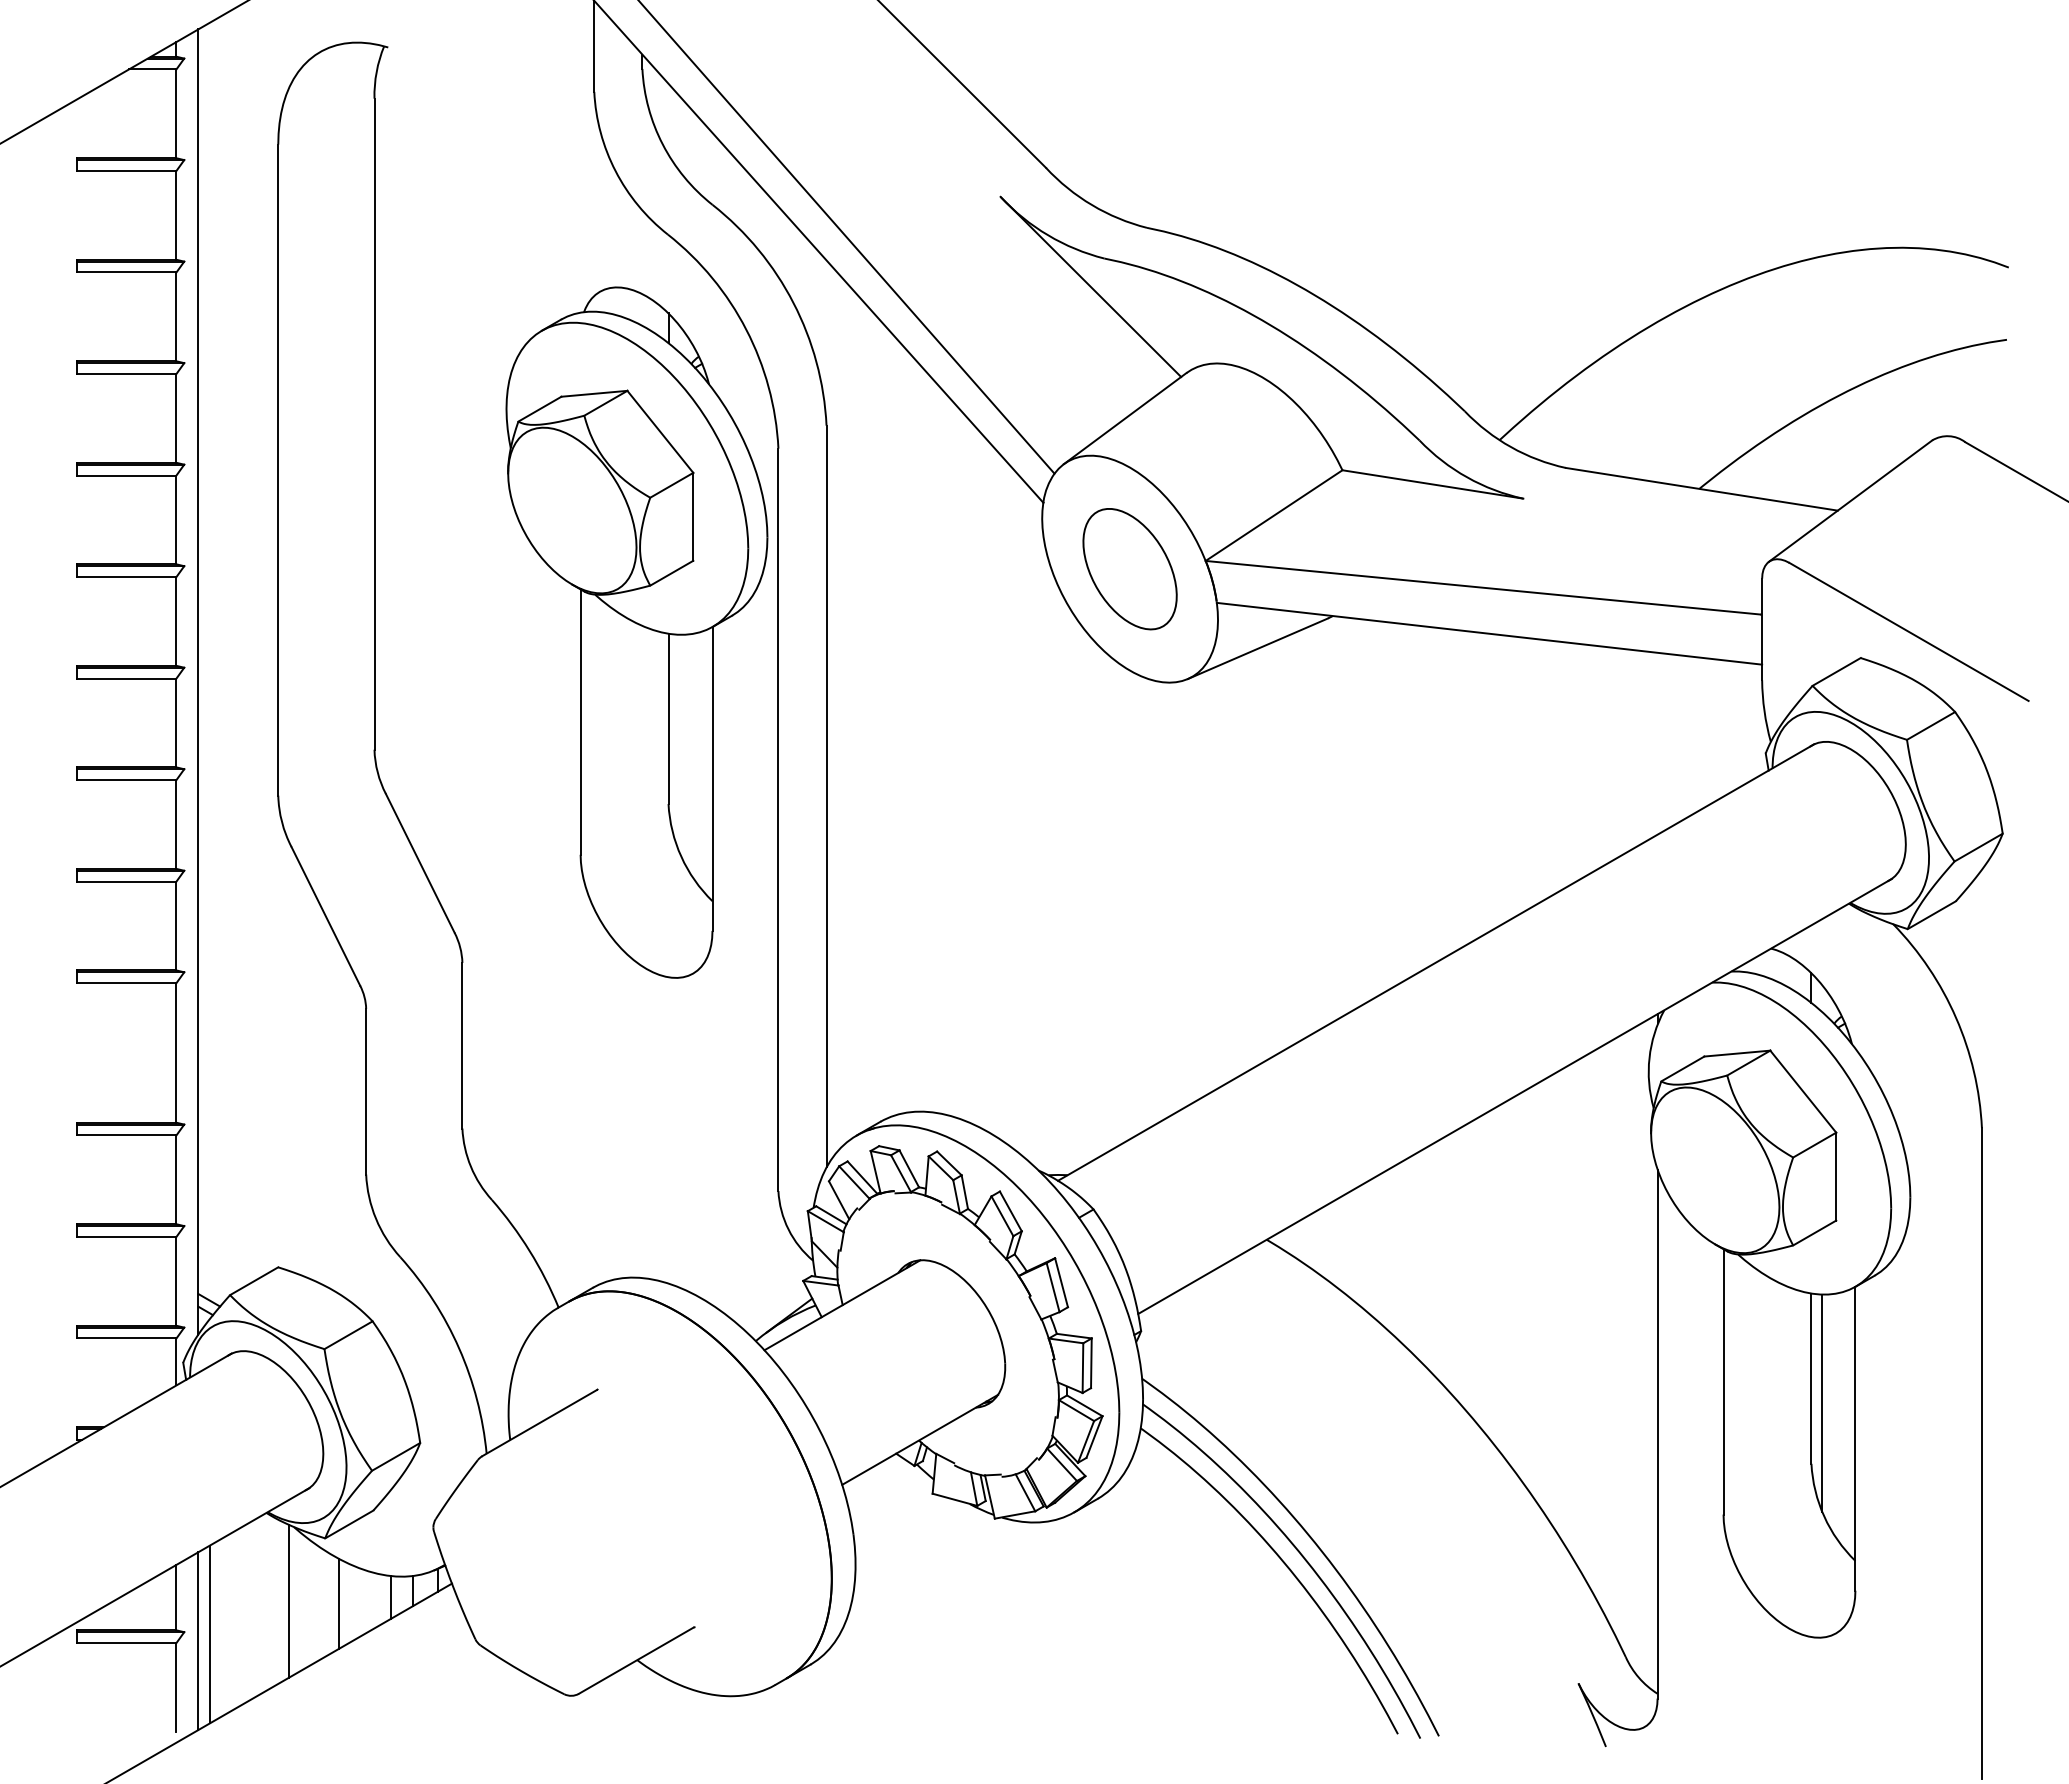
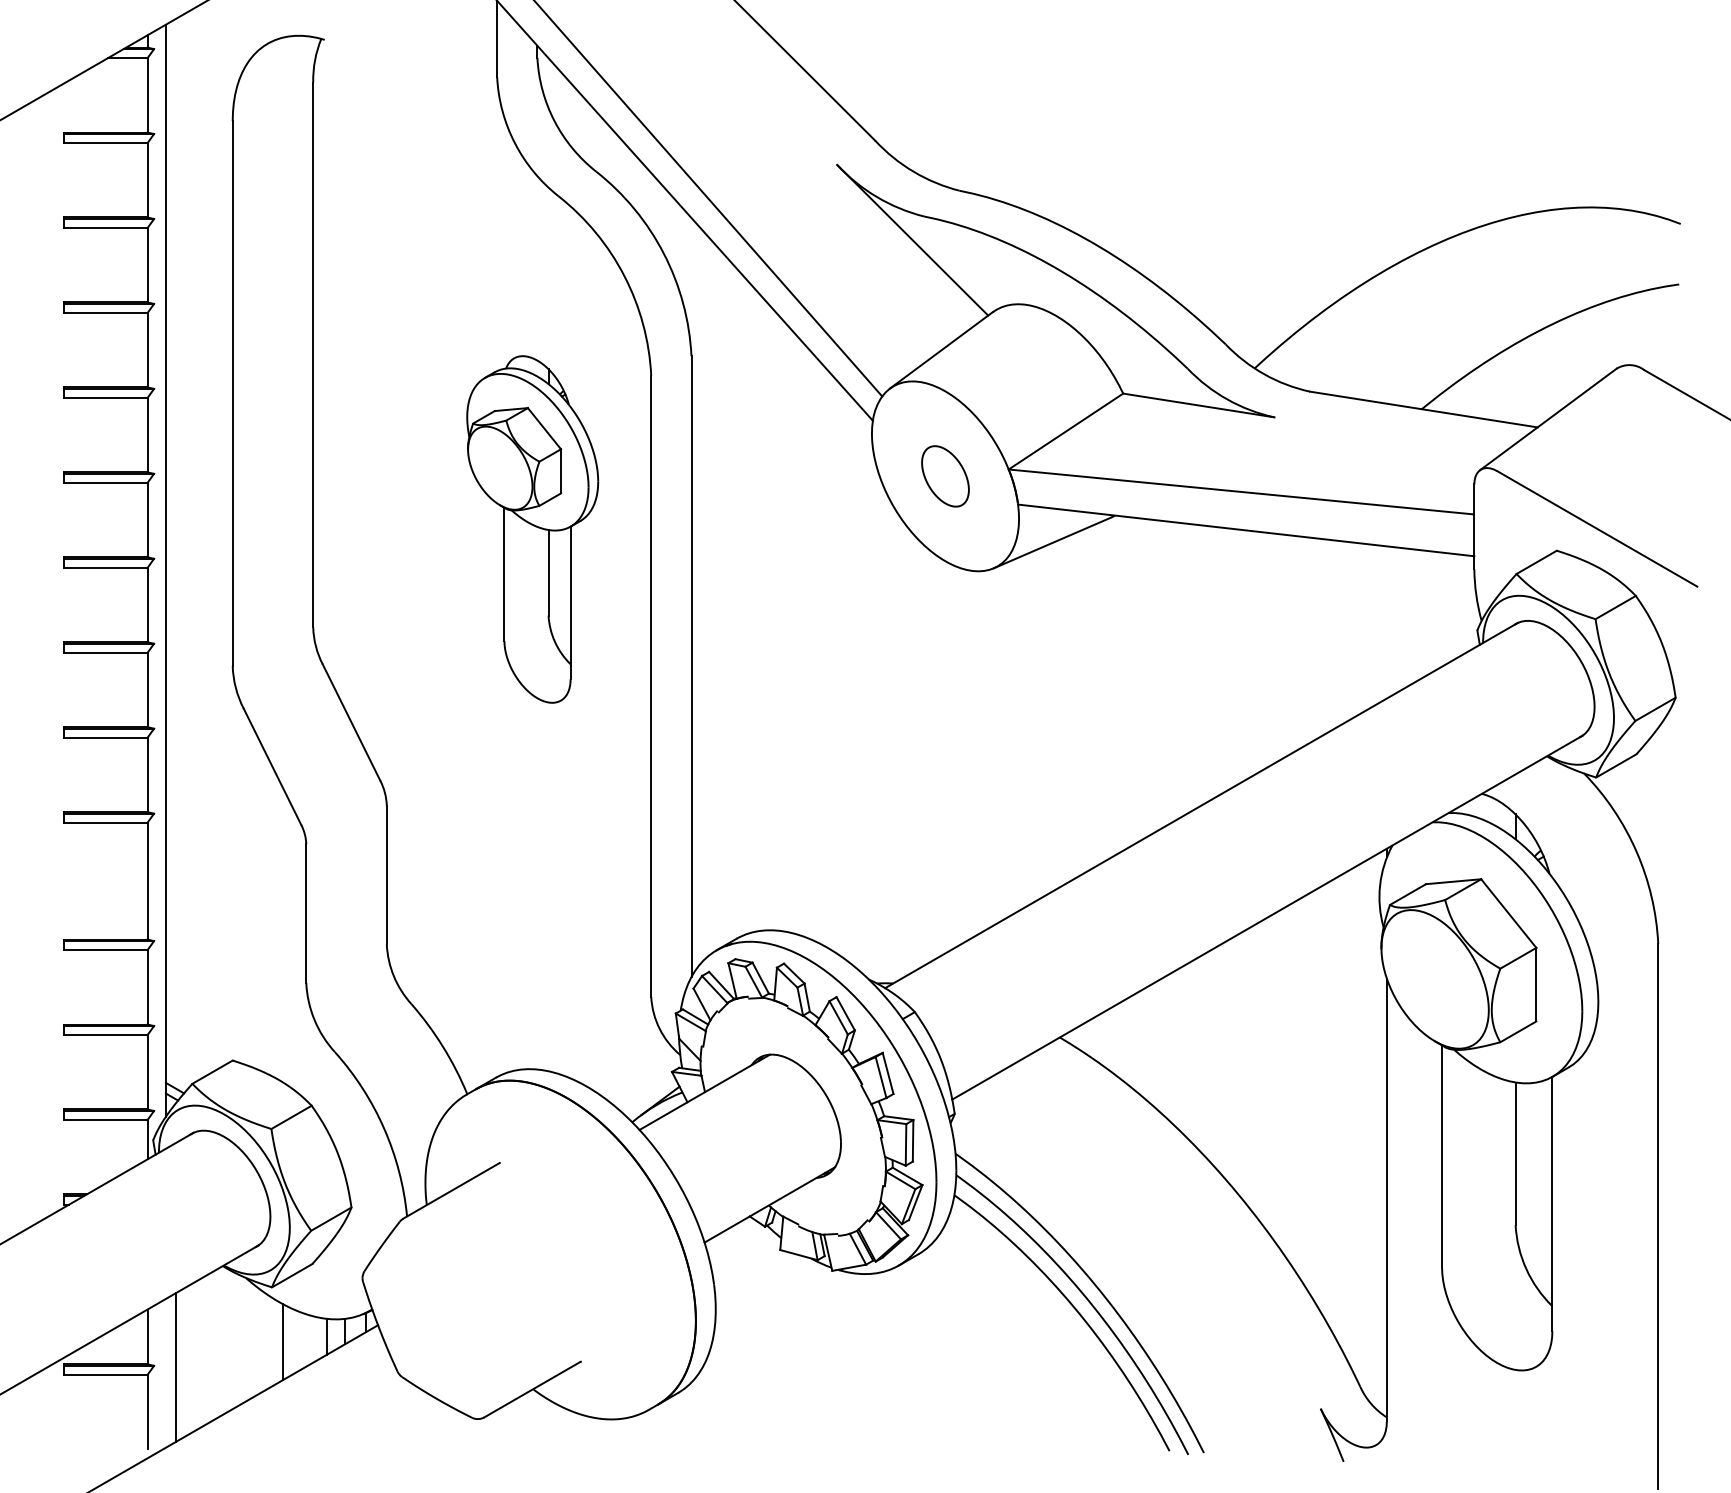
part: (1130, 569) -> (945, 476), size x0.6
part: (636, 632) -> (532, 529), size x0.6
line: (1822, 1403) -> (1524, 1174), removed
line: (288, 1600) -> (241, 1339), removed
line: (197, 1640) -> (165, 1372), removed

